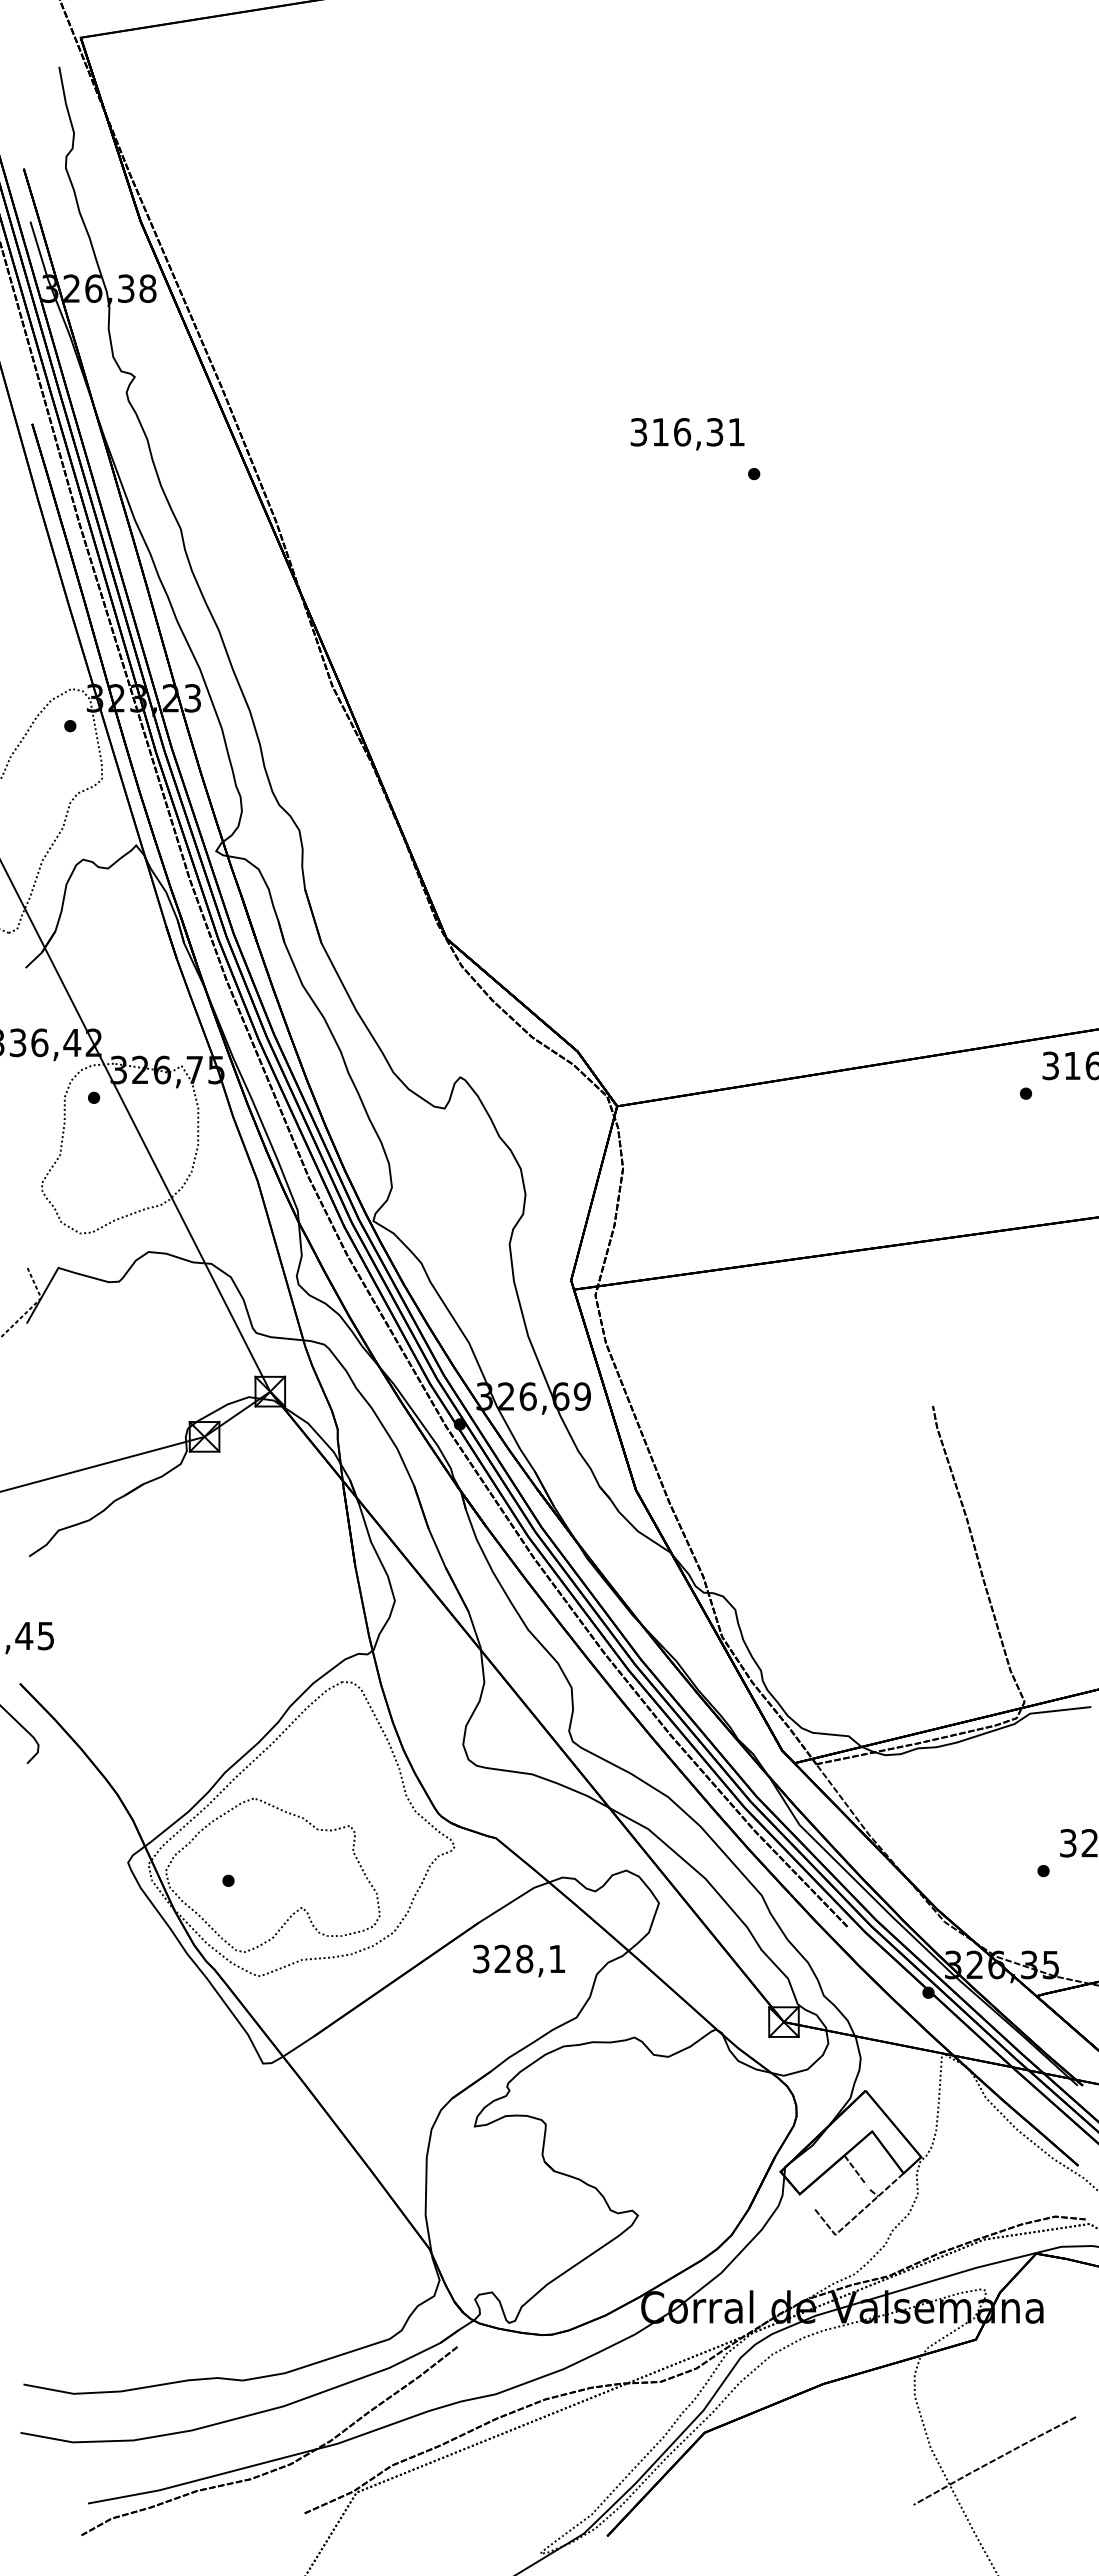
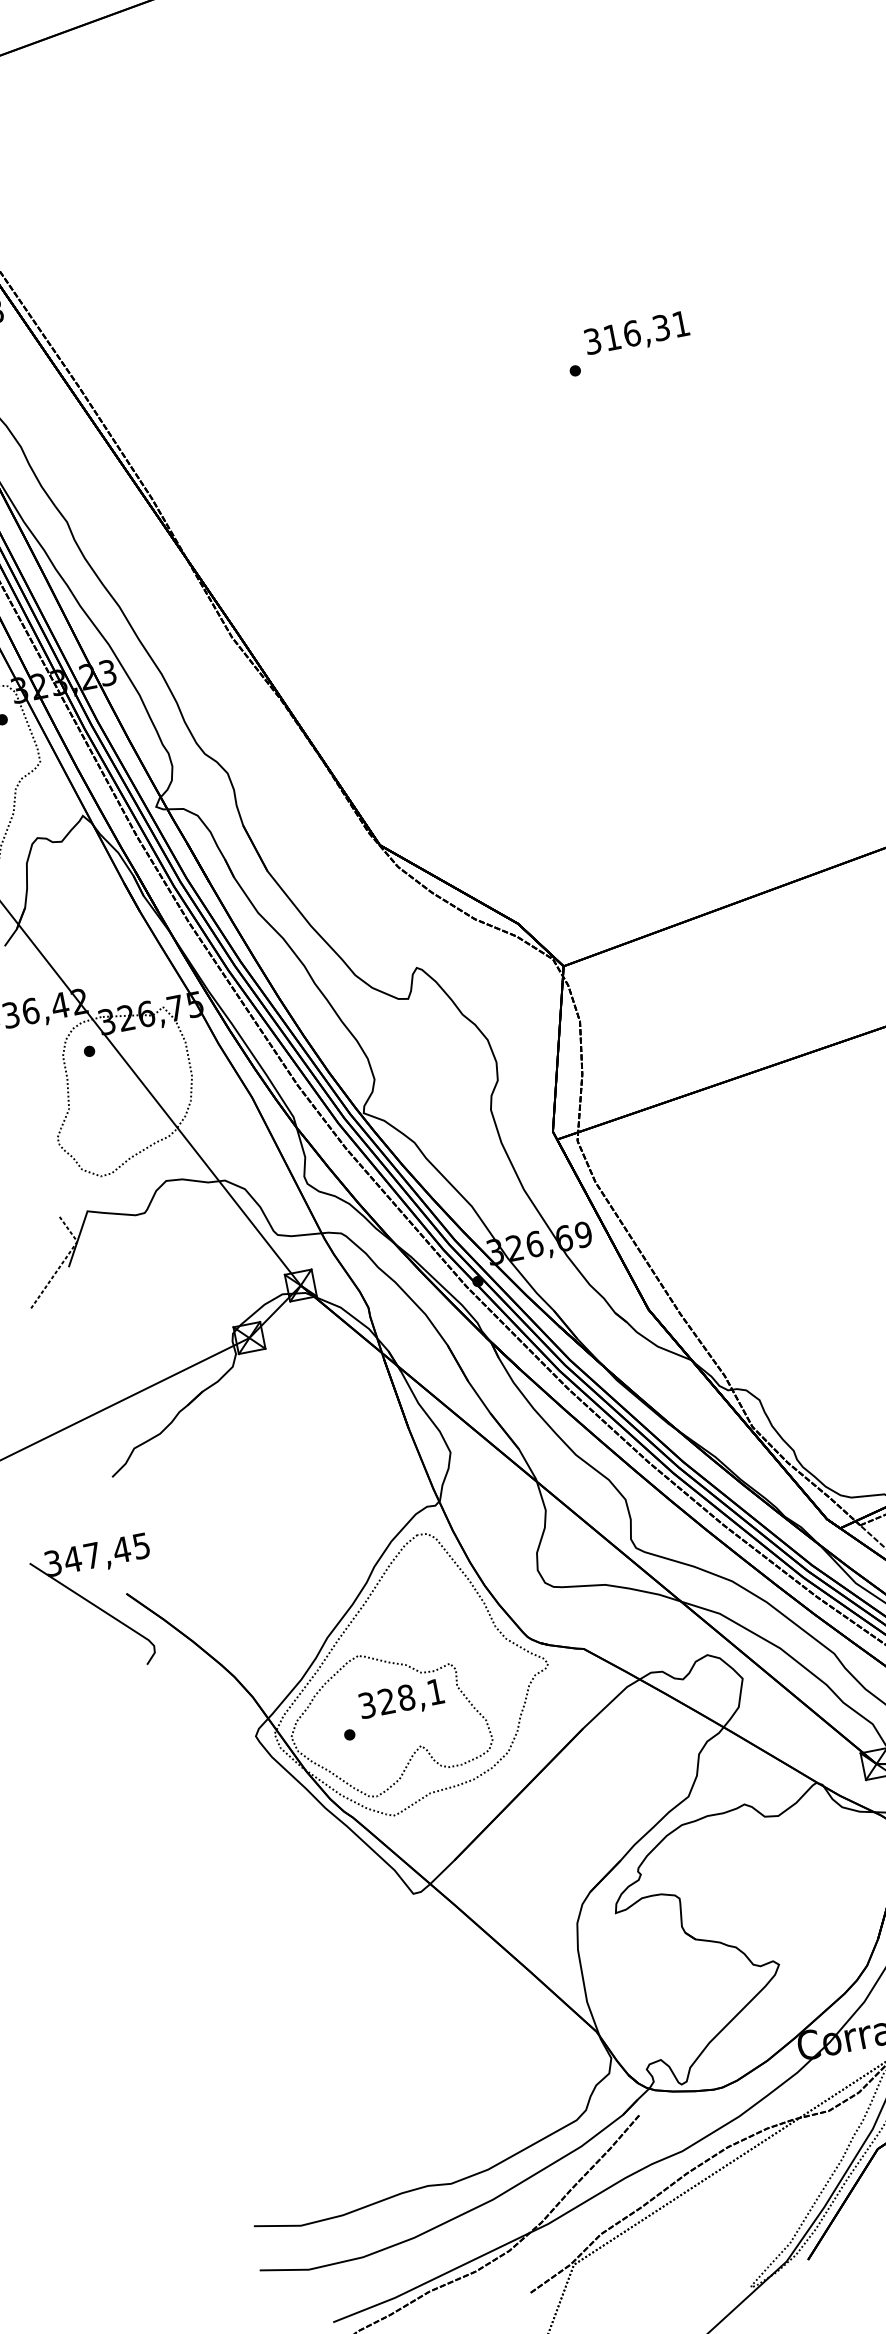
text: (687, 434) -> (637, 334), moved
text: (518, 1960) -> (401, 1700), moved

